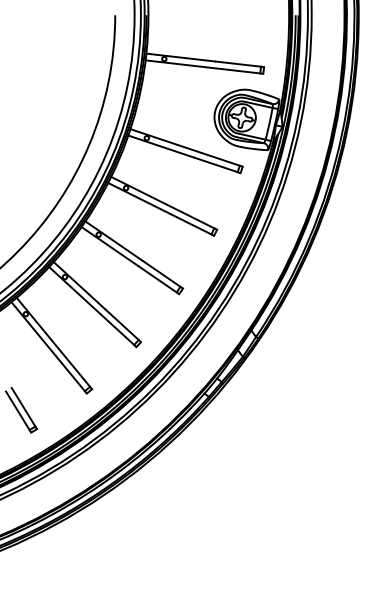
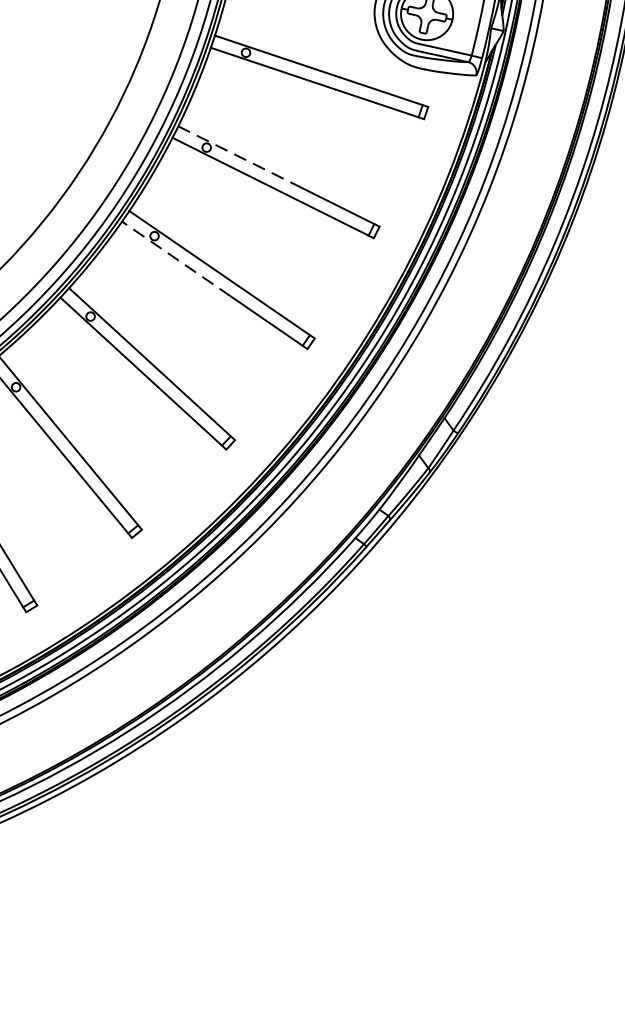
line: (142, 192) -> (237, 155), solid -> dashed
line: (110, 246) -> (176, 258), solid -> dashed

